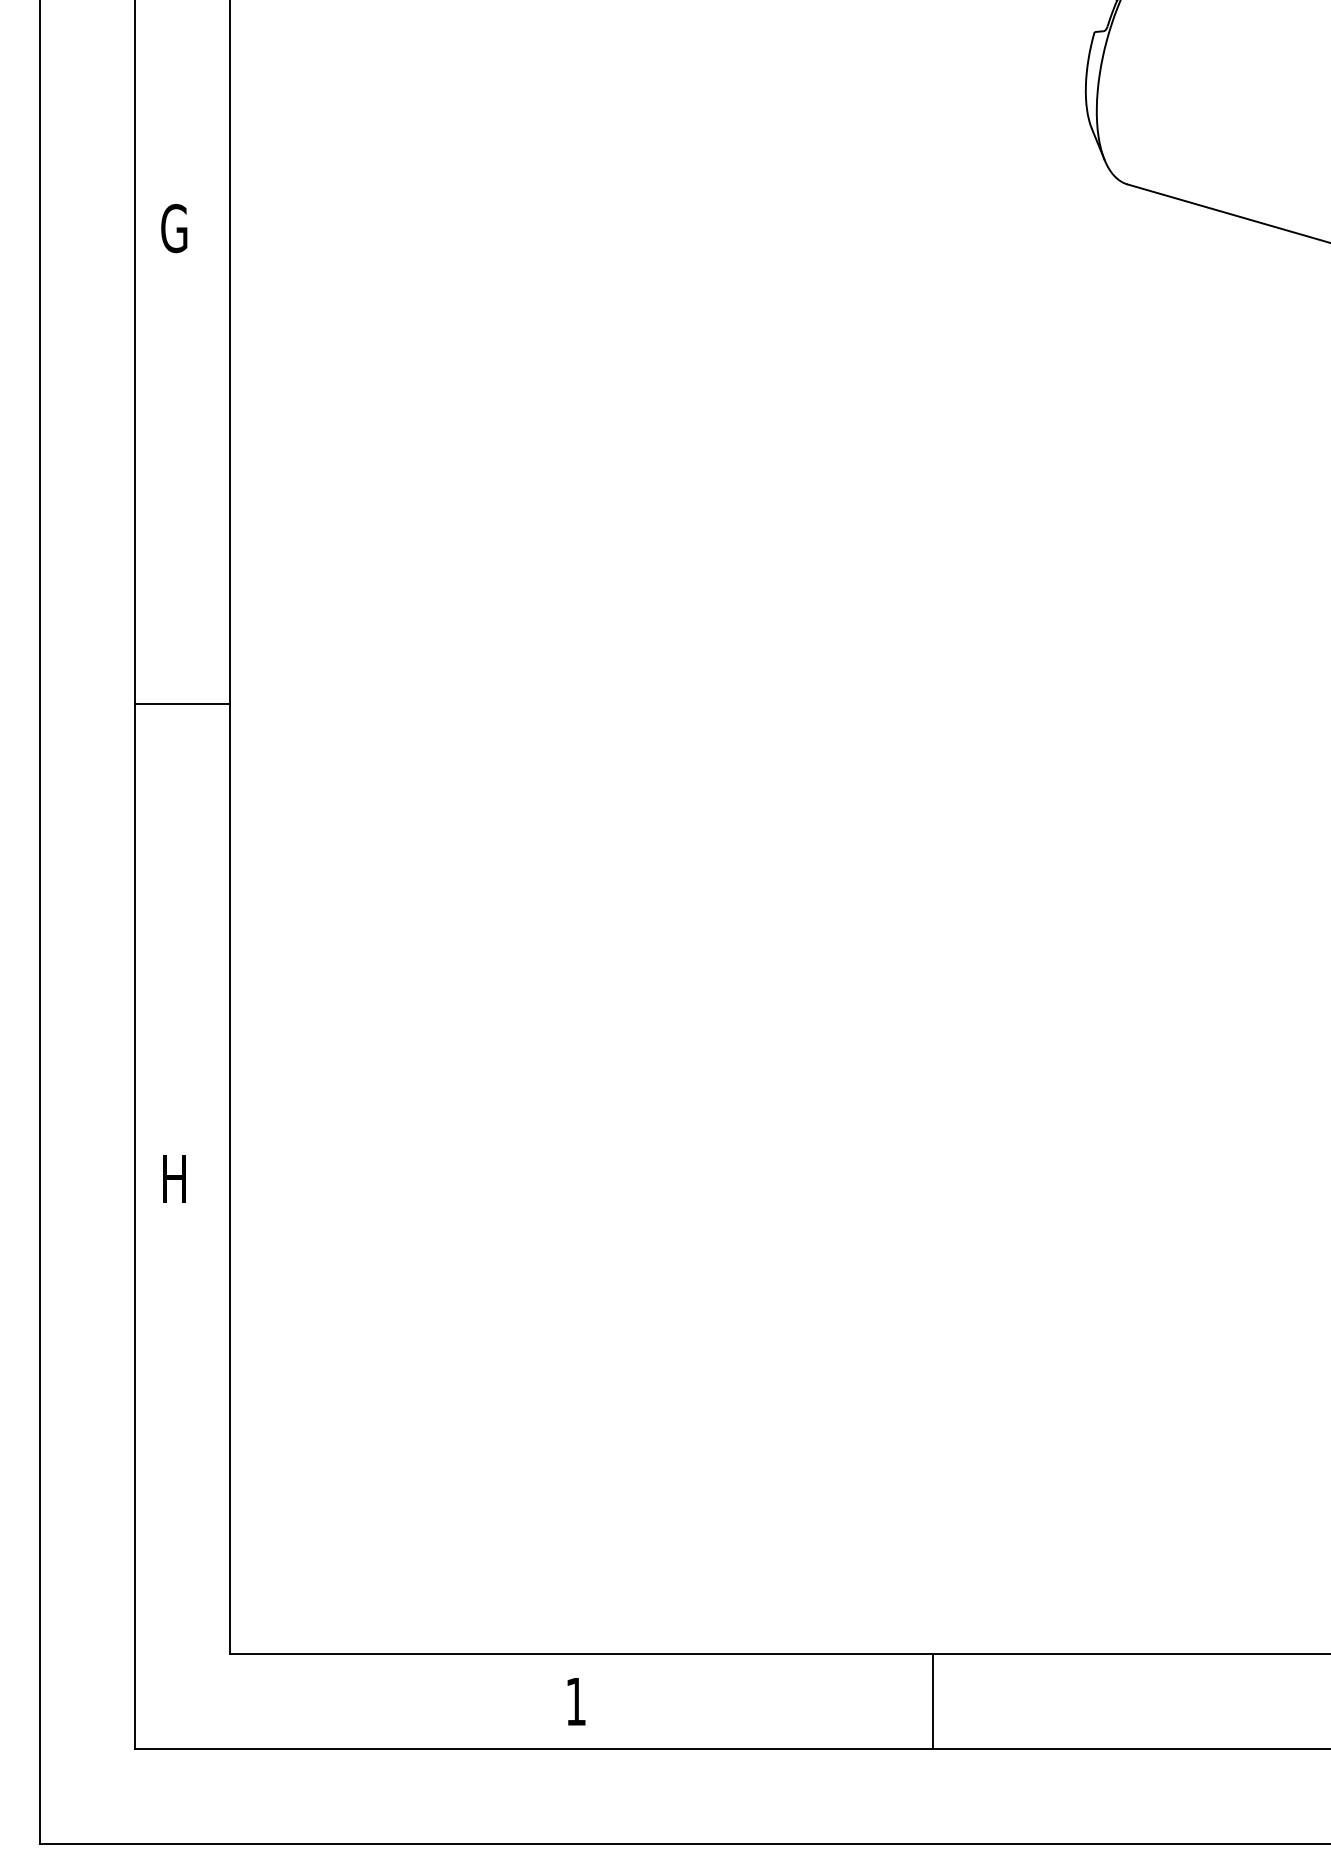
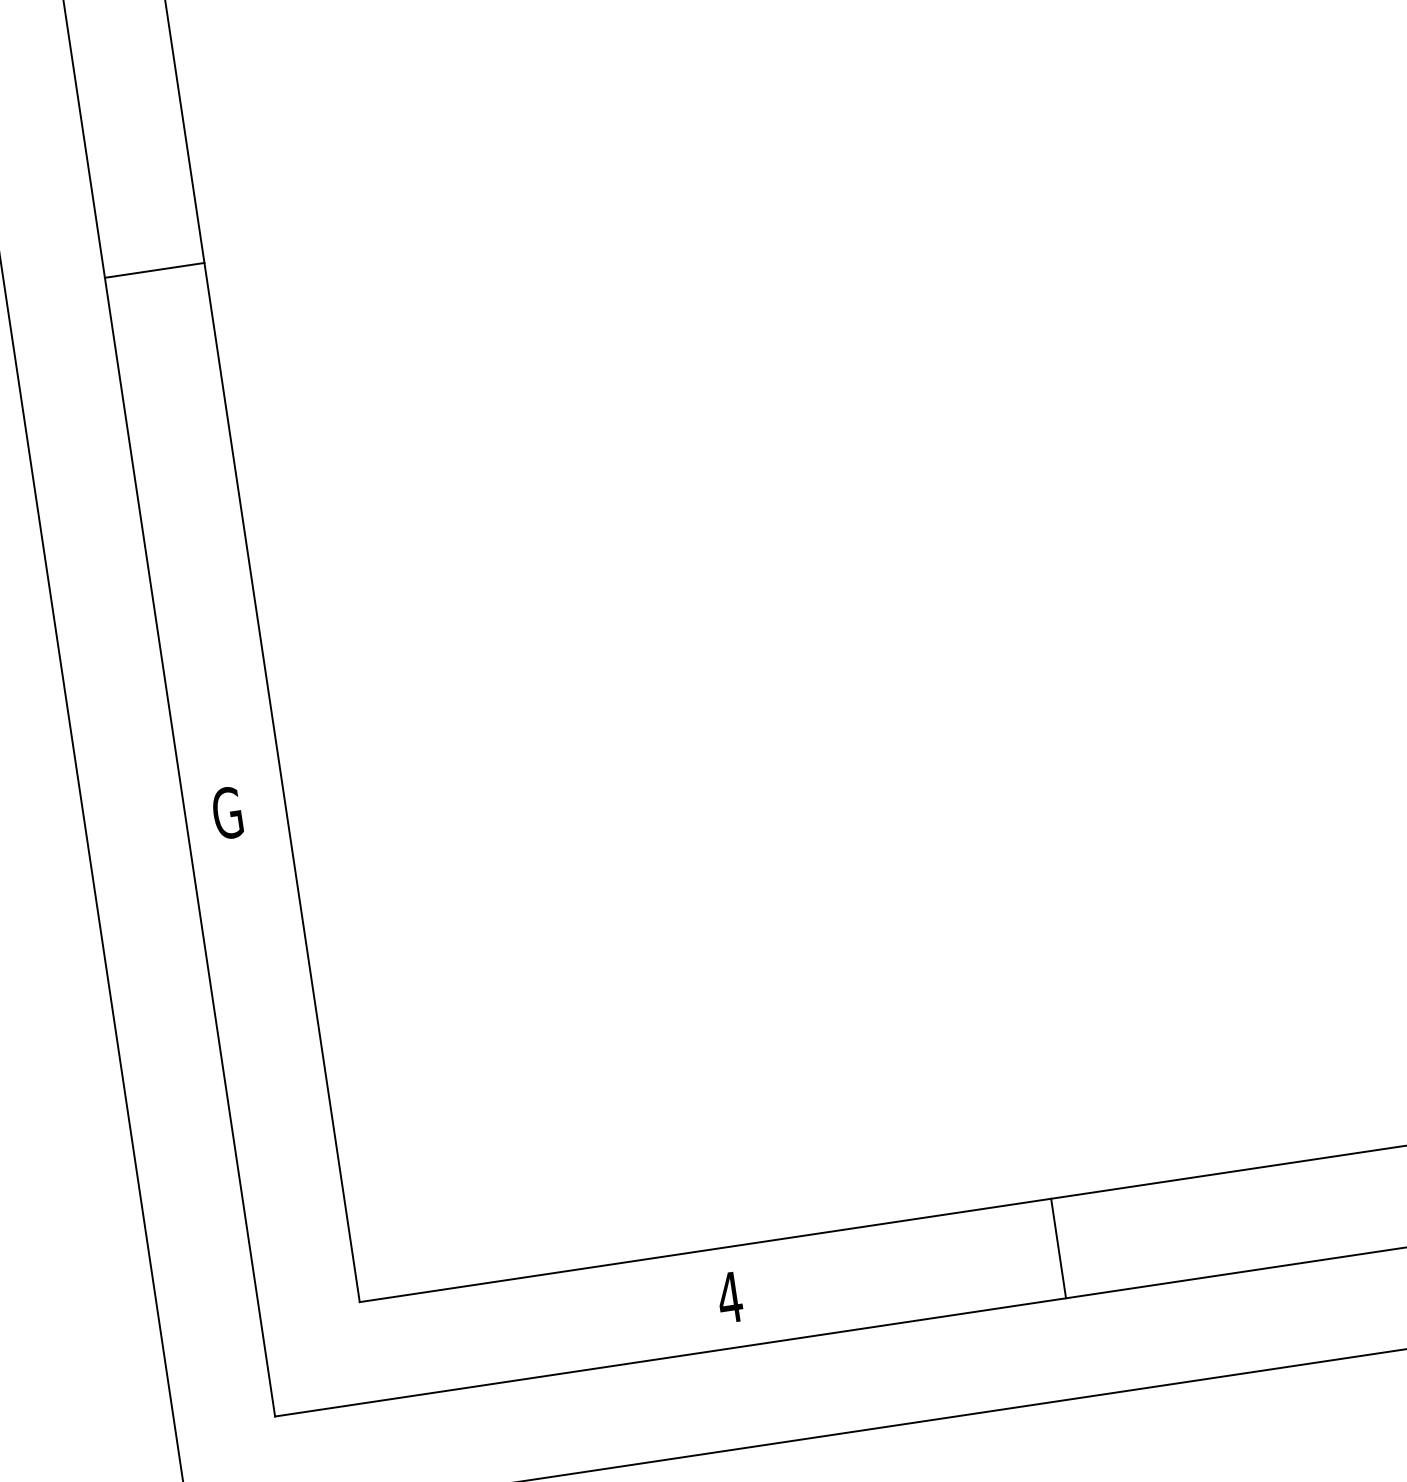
line: (181, 703) -> (154, 270), moved
text: (174, 1178) -> (227, 812), H -> G
text: (575, 1701) -> (729, 1297), 1 -> 4
line: (932, 1701) -> (1058, 1248), moved

